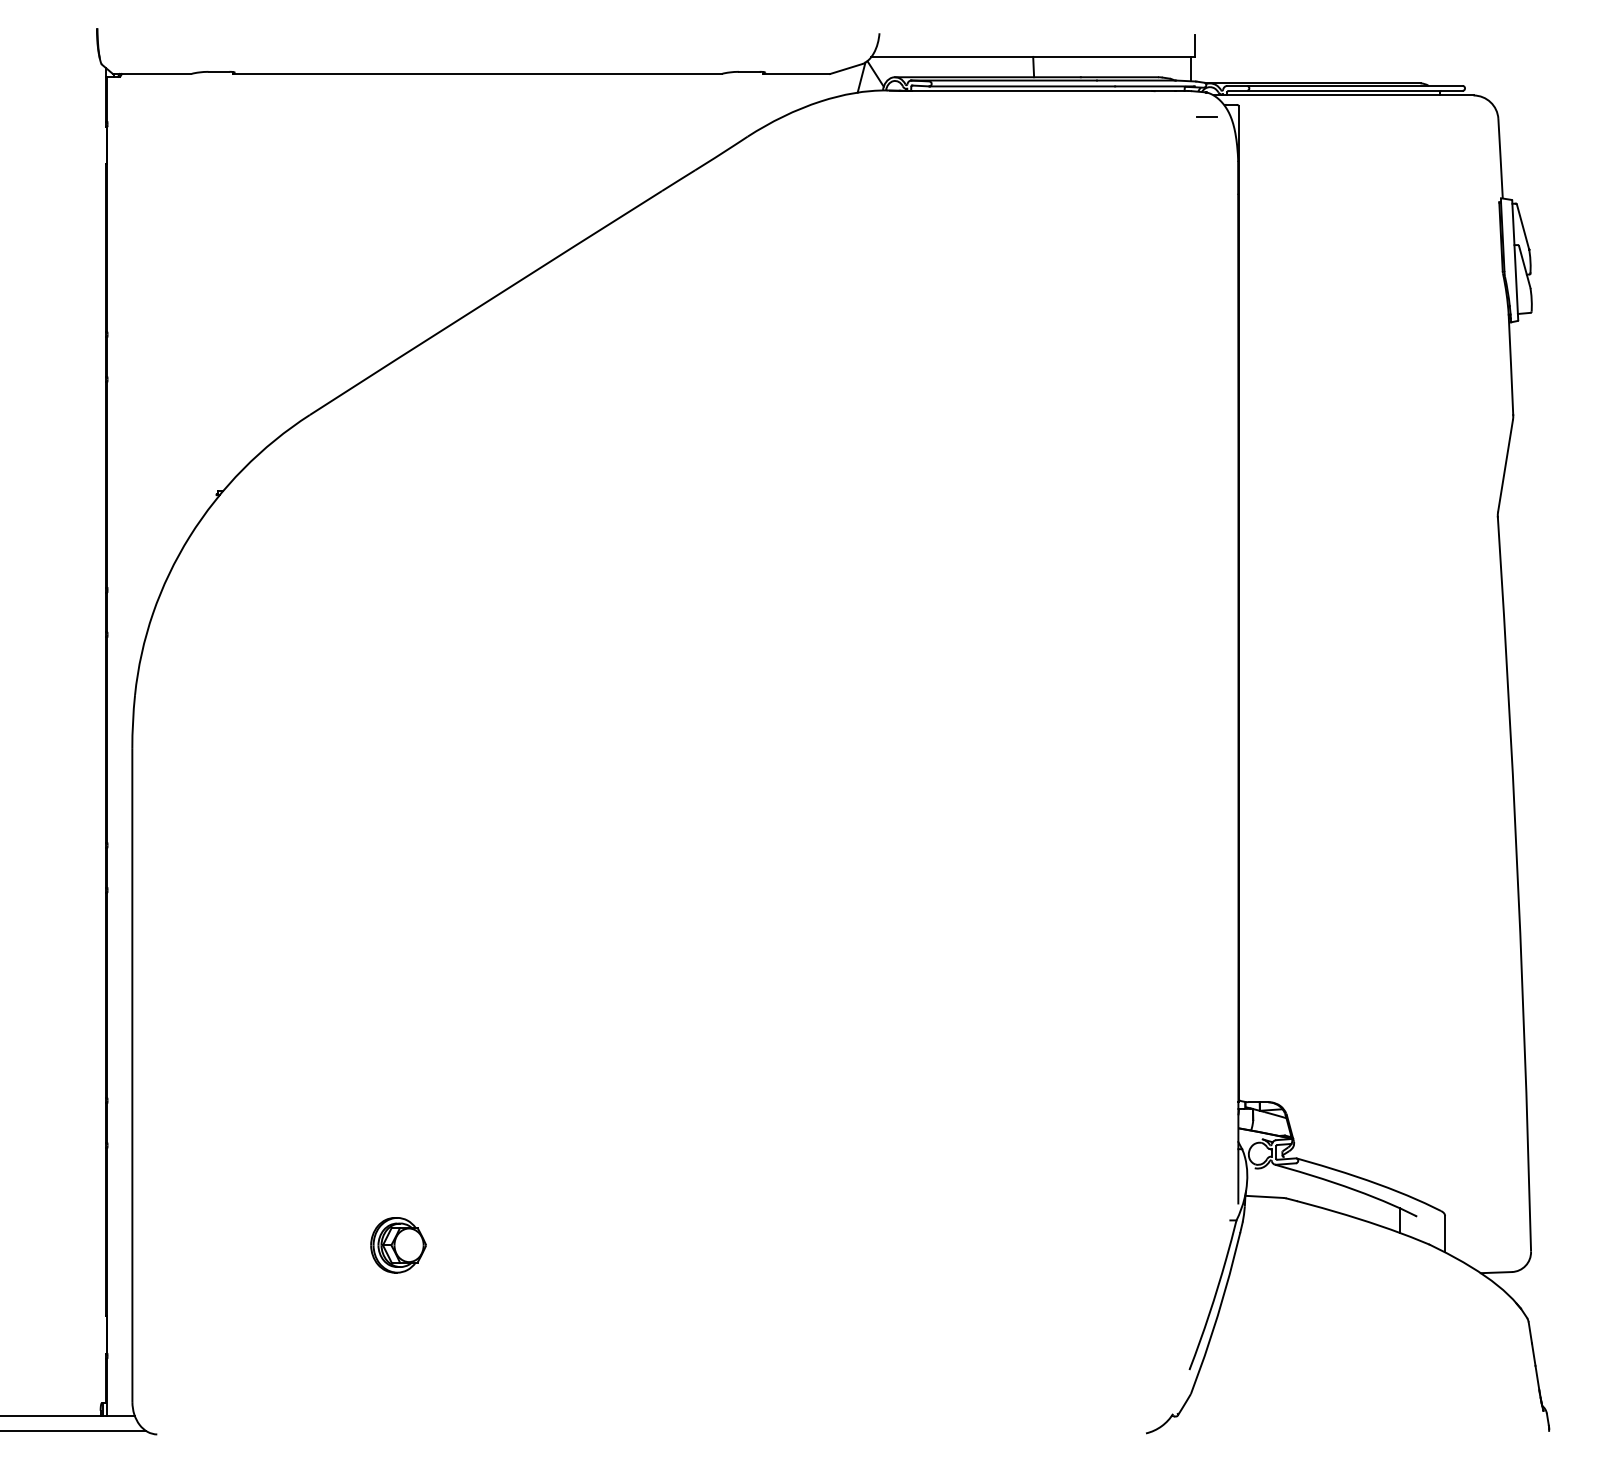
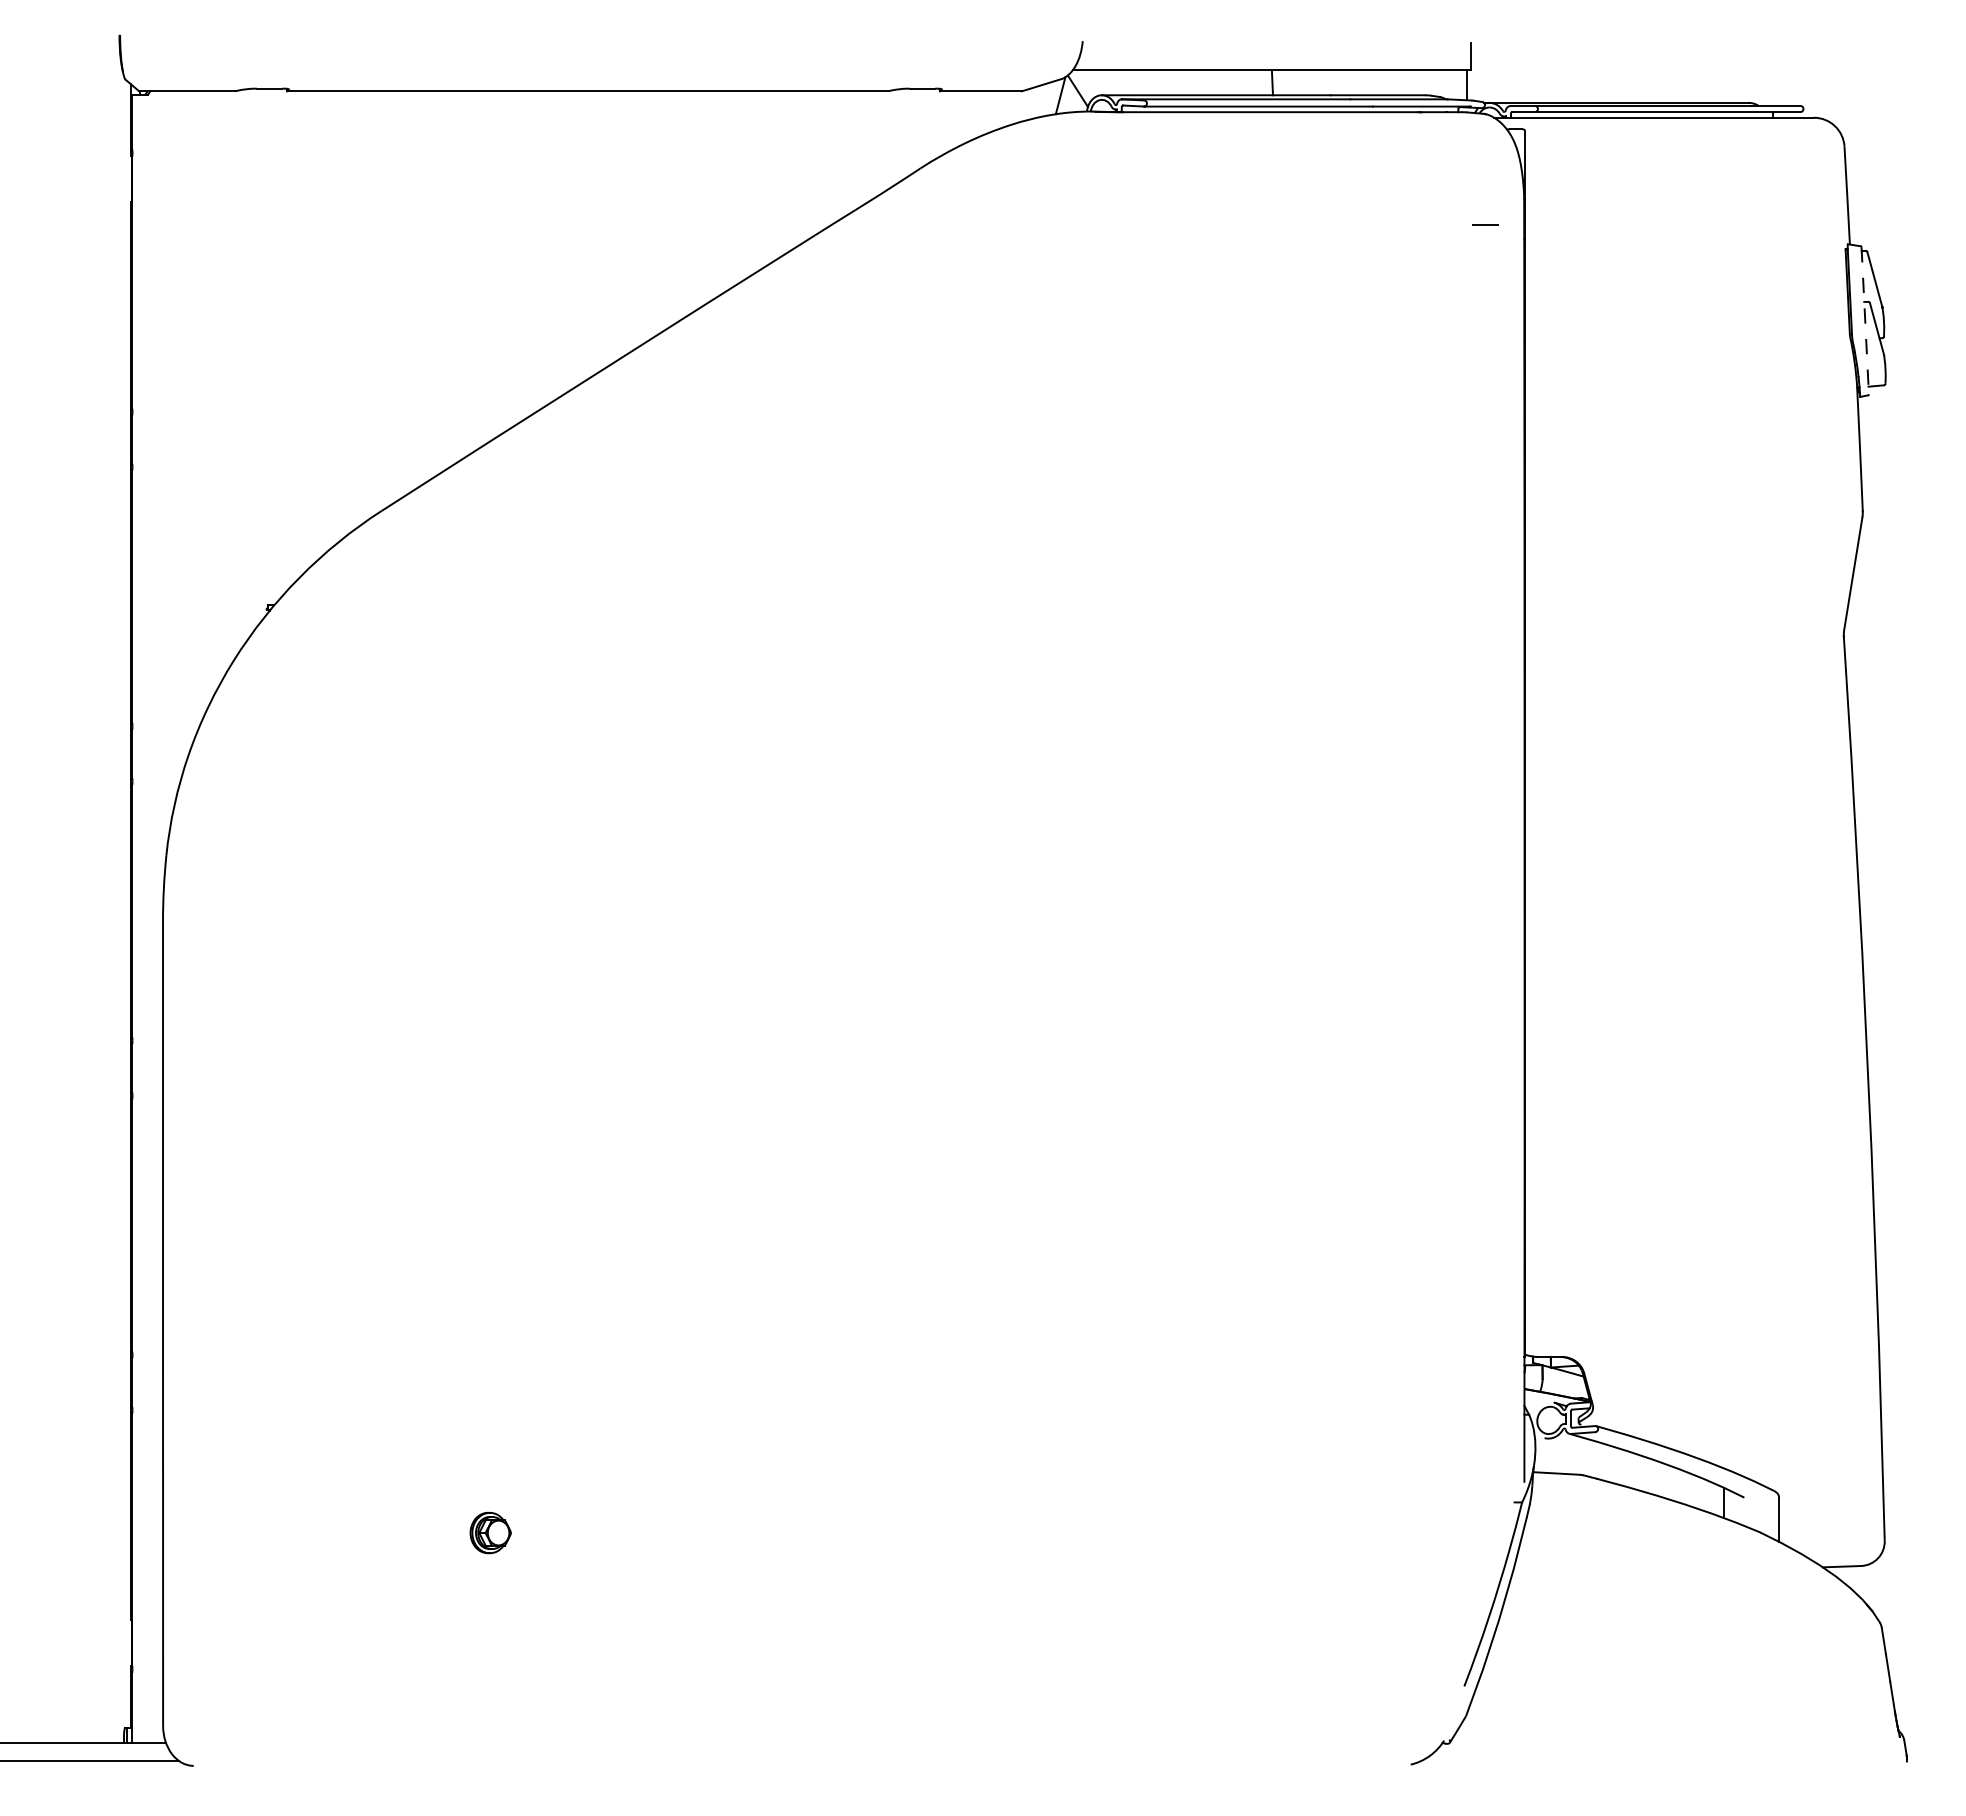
line: (1206, 116) -> (1485, 224), moved
line: (1515, 260) -> (1865, 320), solid -> dashed
part: (398, 1244) -> (490, 1532), size x0.6

